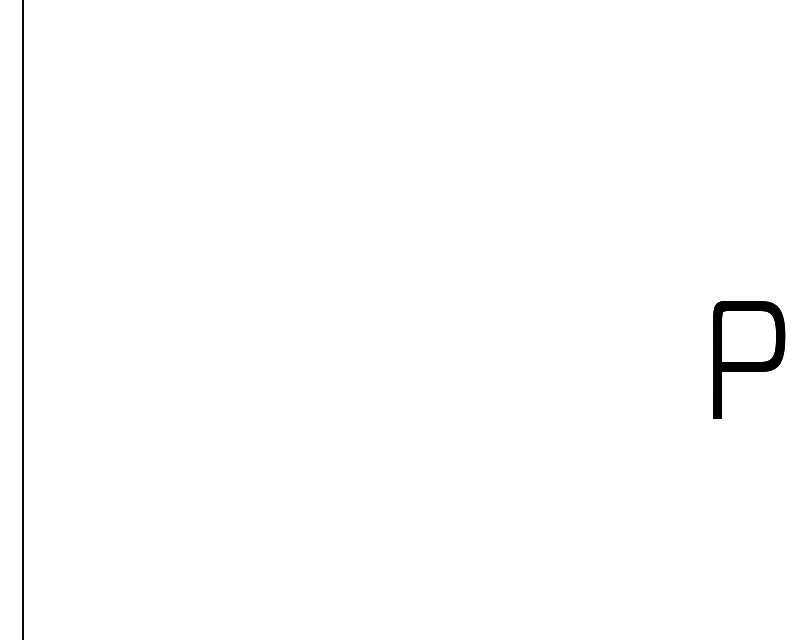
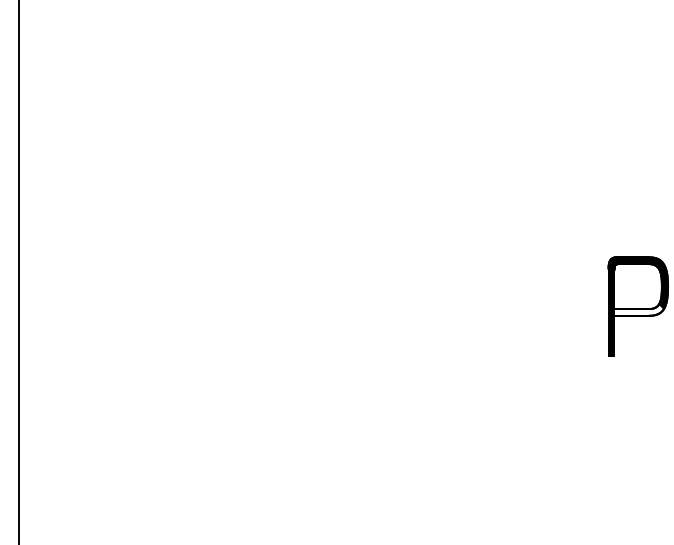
fill: (750, 363) -> (639, 309), removed

